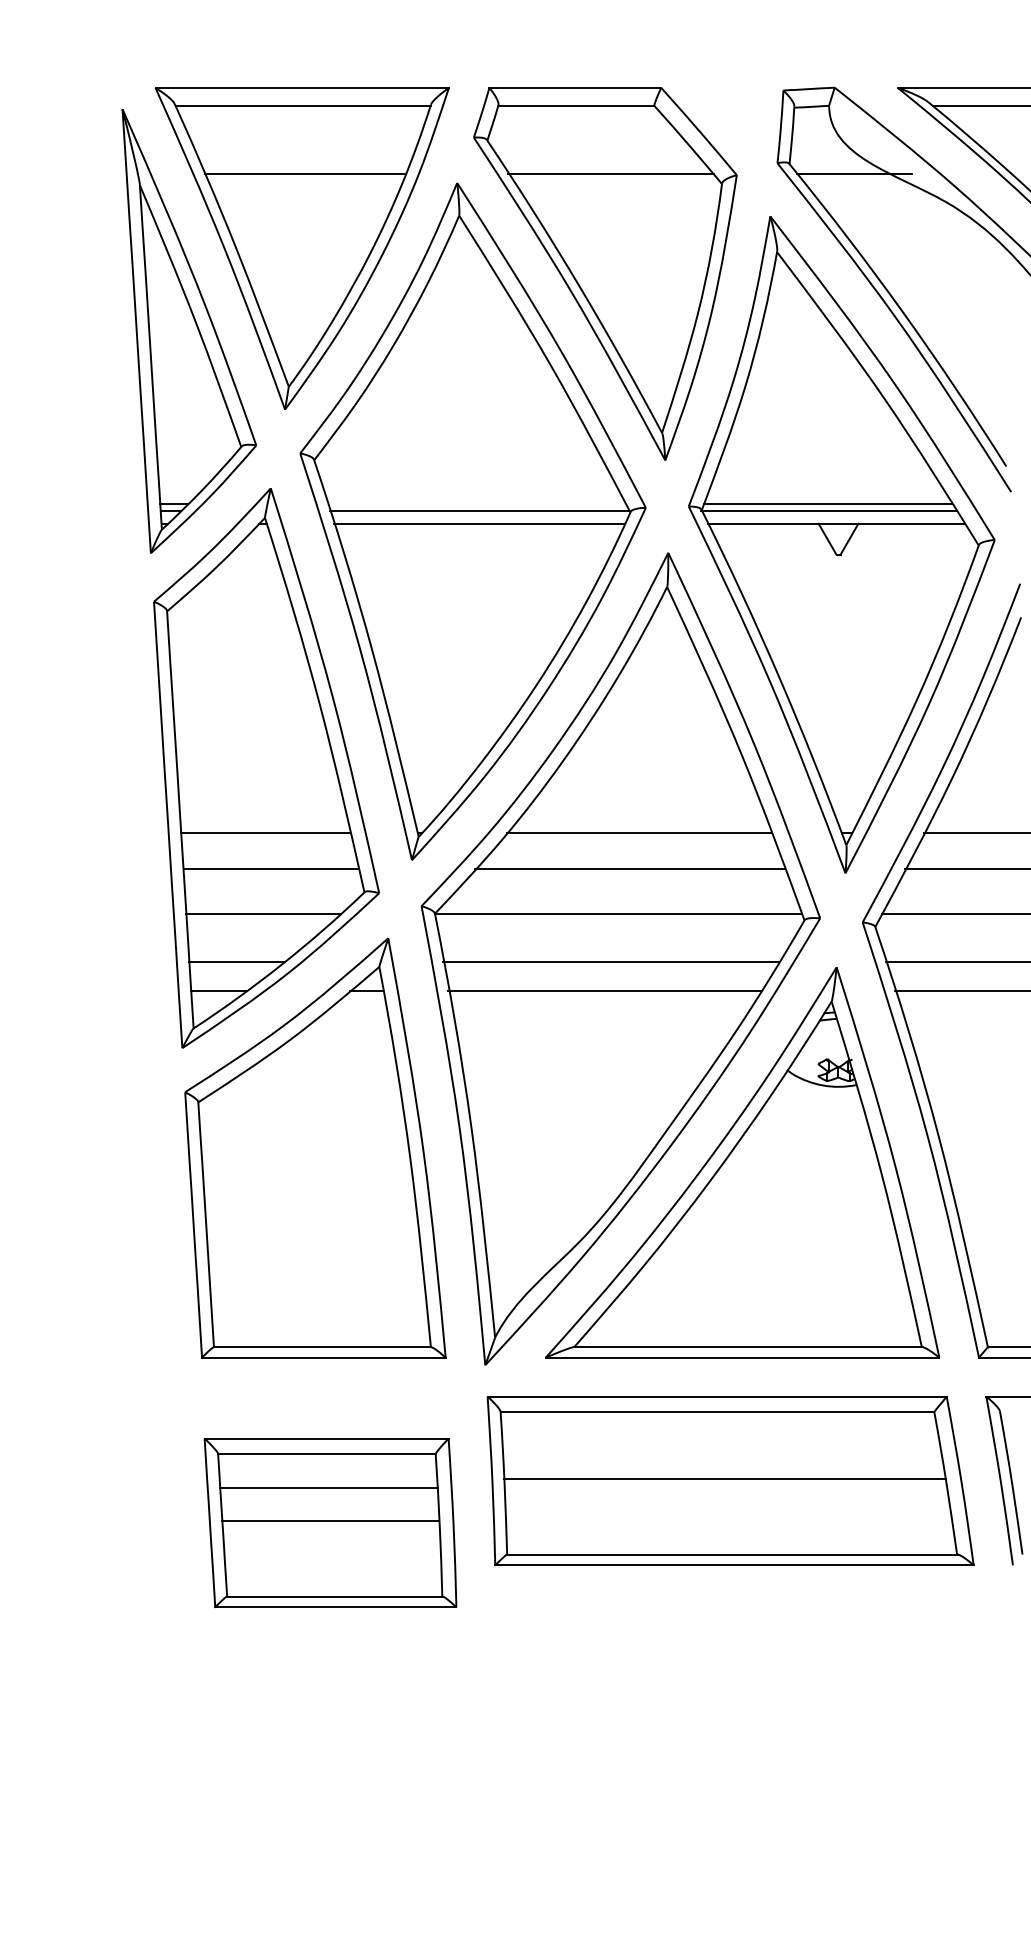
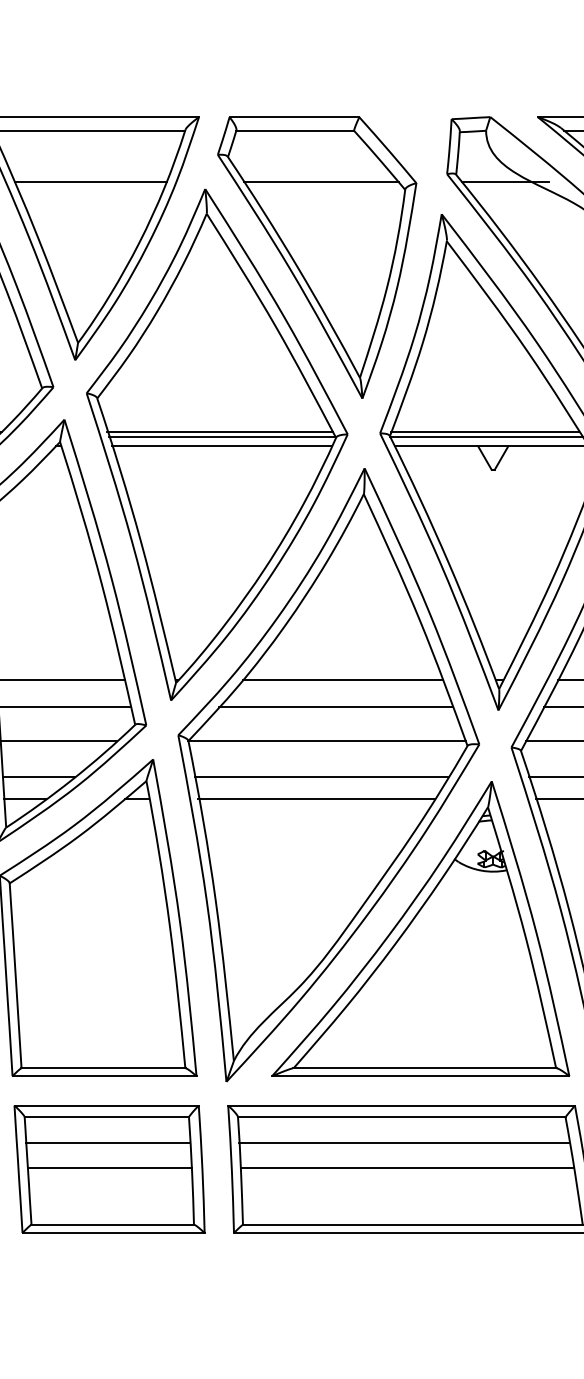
line: (476, 504) -> (219, 431), added
line: (721, 1446) -> (404, 1143), added
part: (330, 1523) -> (109, 1169), moved

